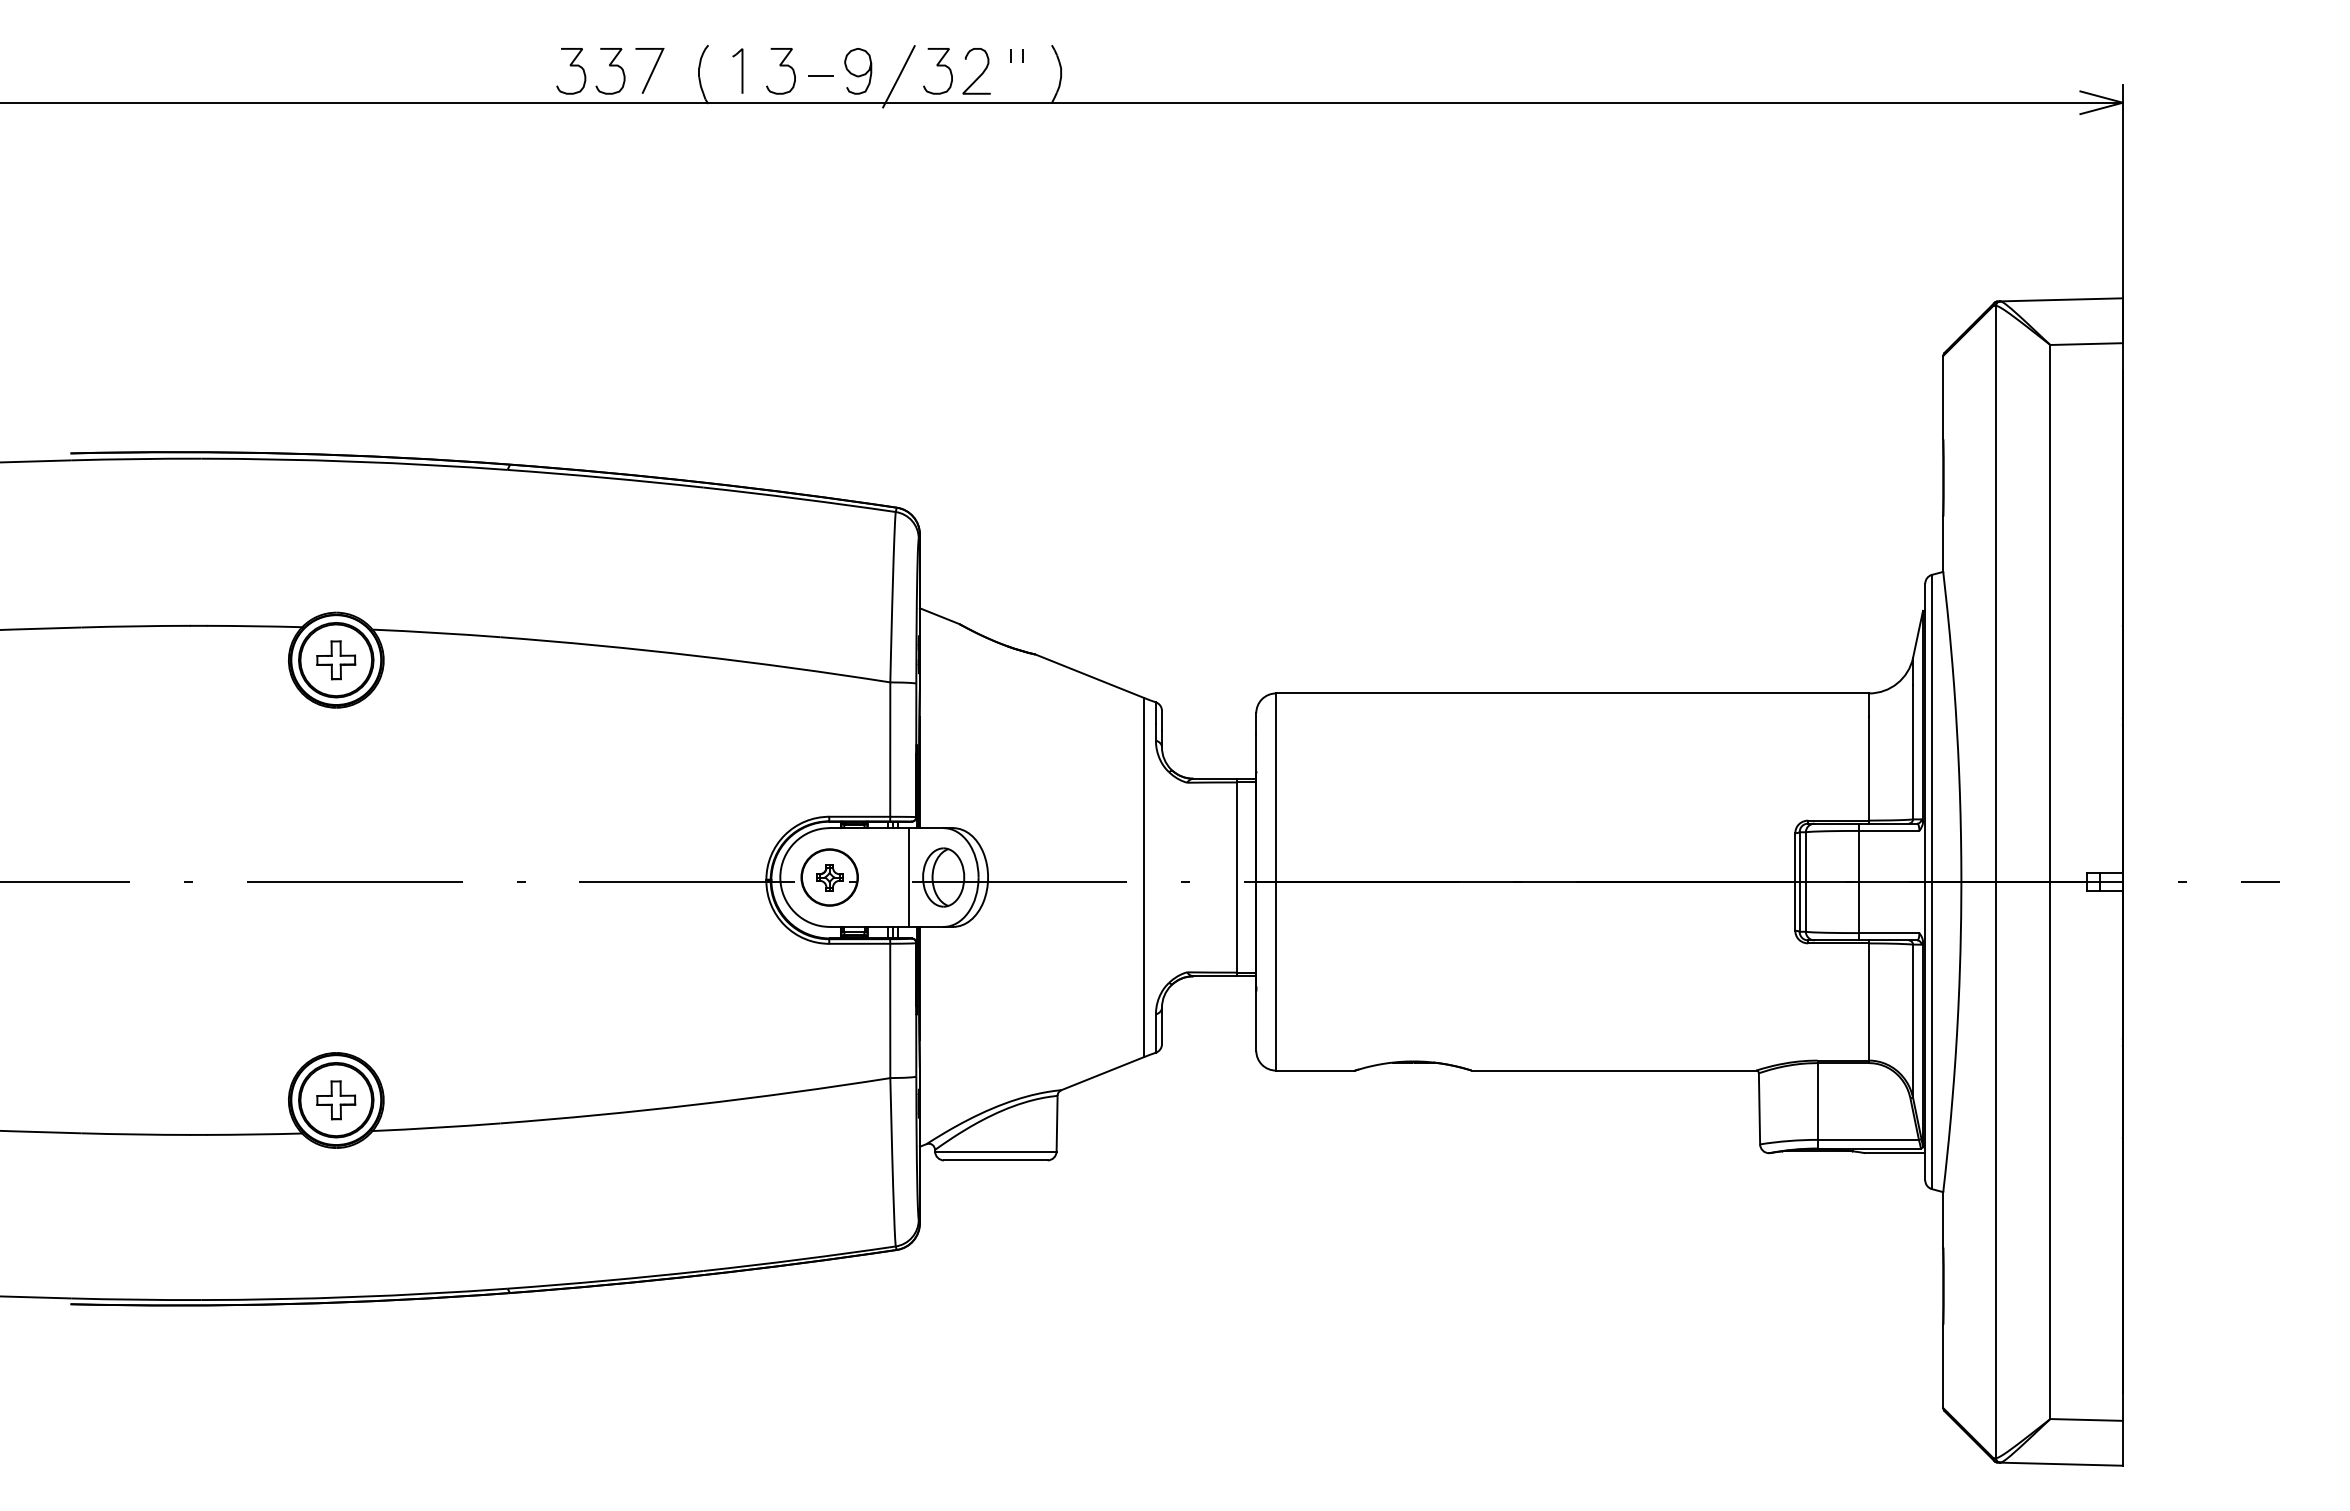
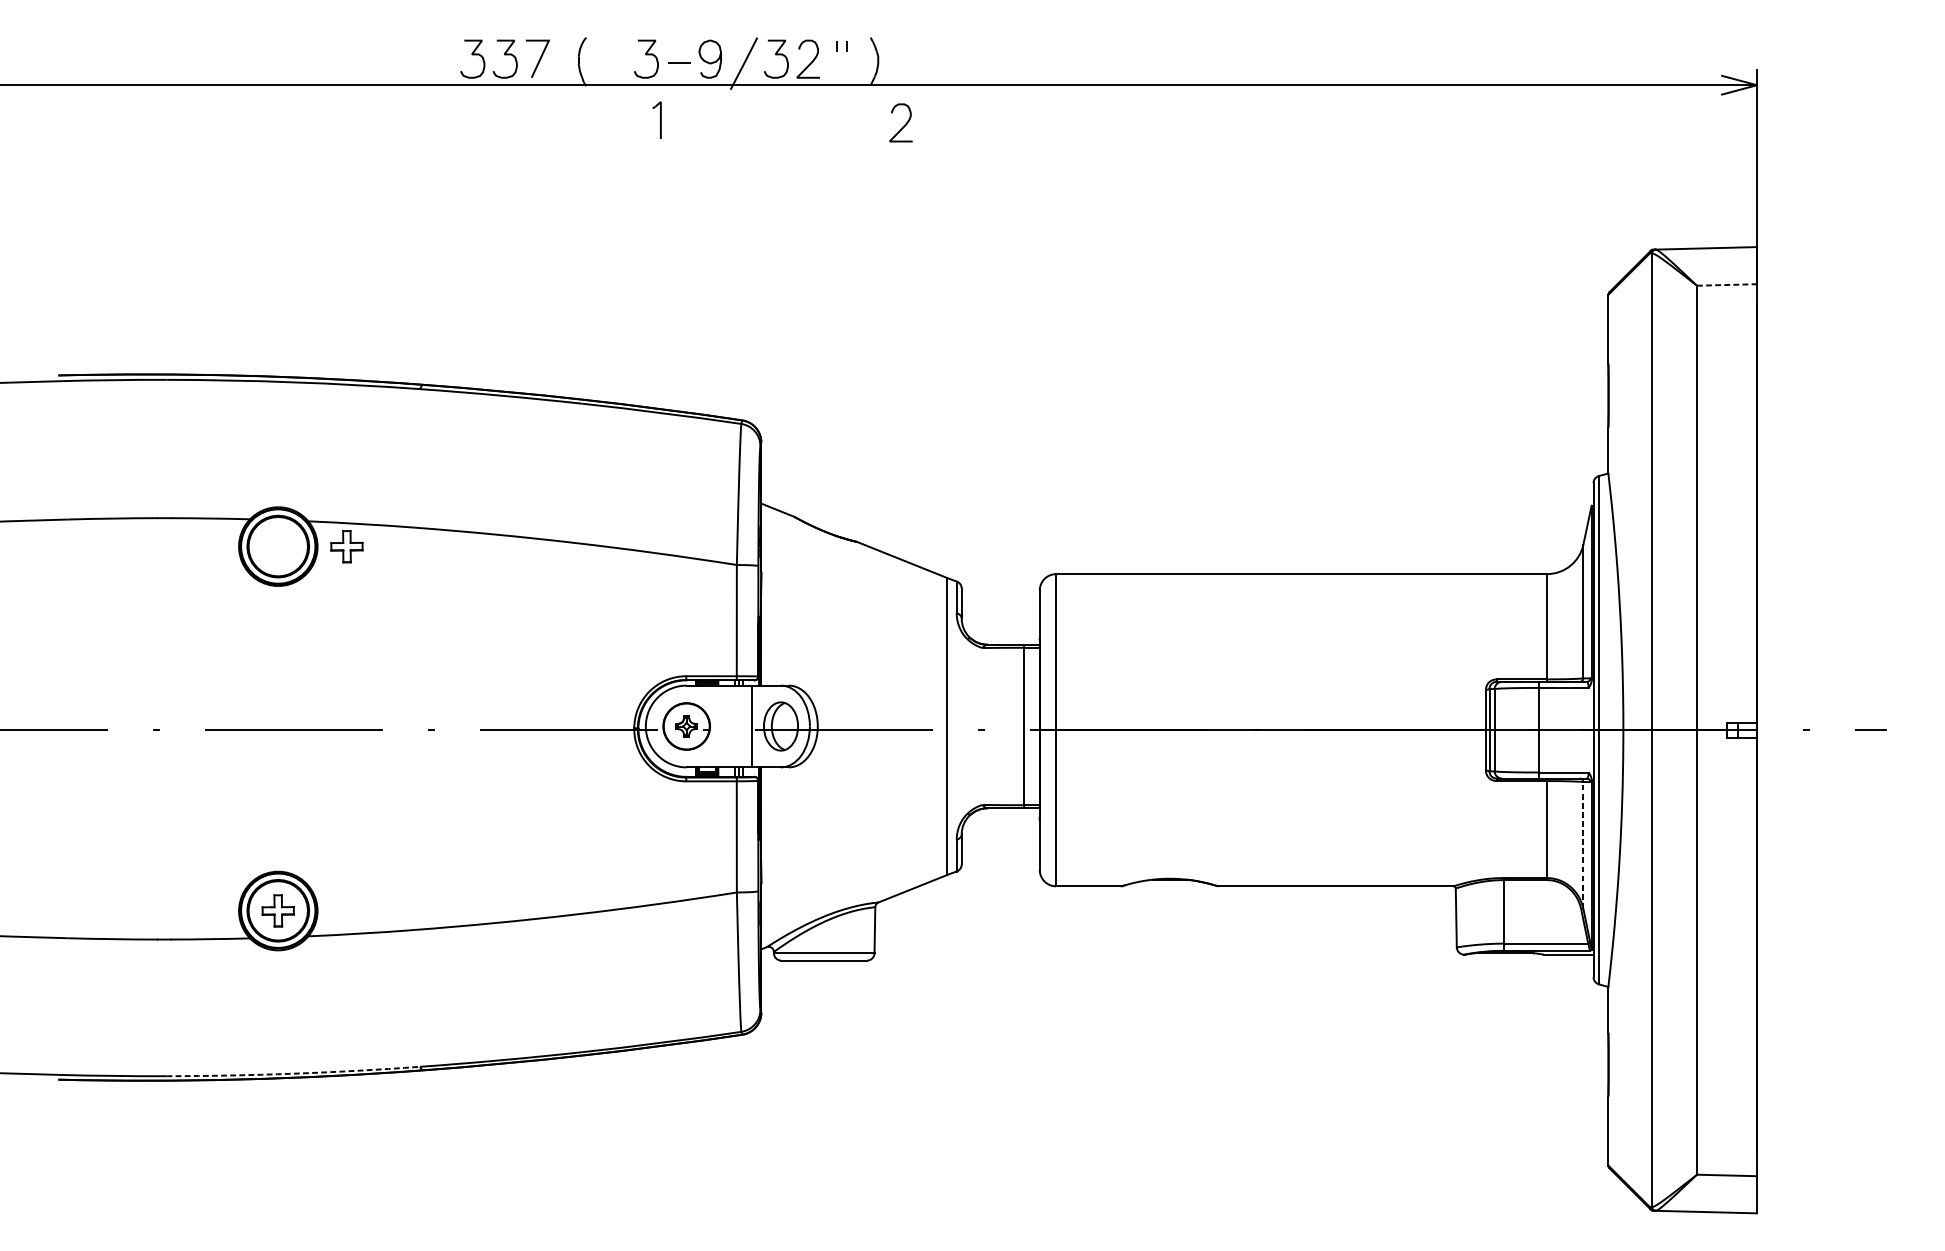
part: (737, 70) -> (656, 119), moved
curve: (1092, 151) -> (904, 125), added
line: (2087, 344) -> (1727, 285), solid -> dashed
part: (336, 660) -> (347, 546), moved
line: (1913, 1021) -> (1583, 845), solid -> dashed
arc: (354, 1297) -> (293, 1074), solid -> dashed

